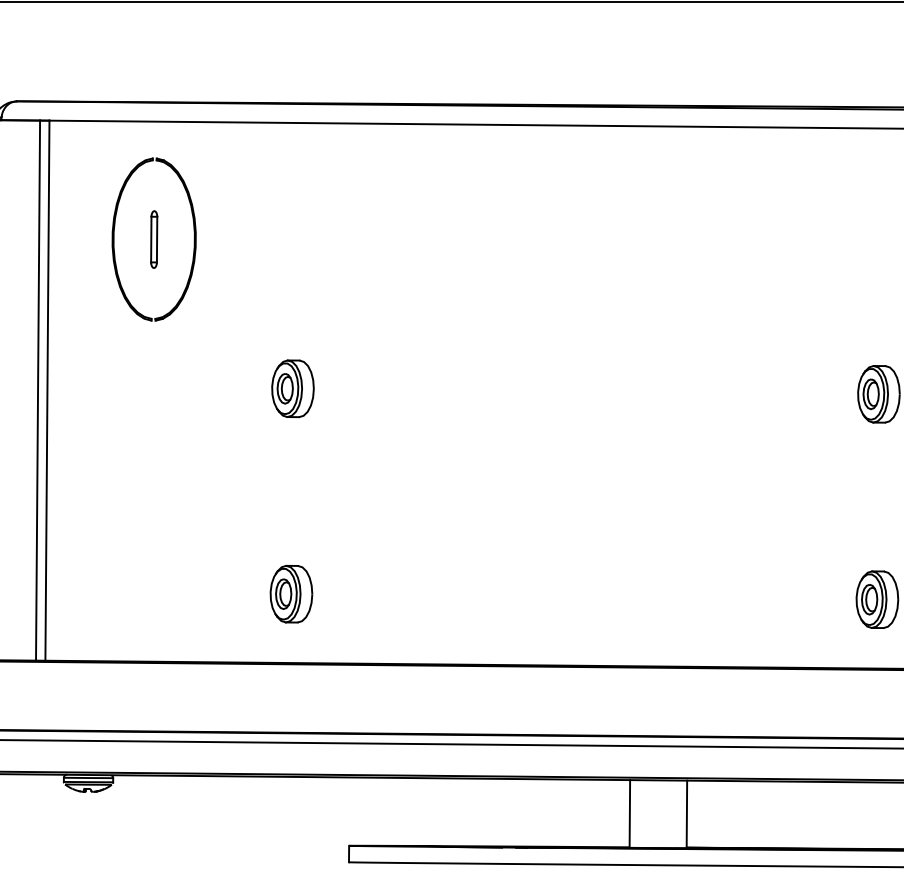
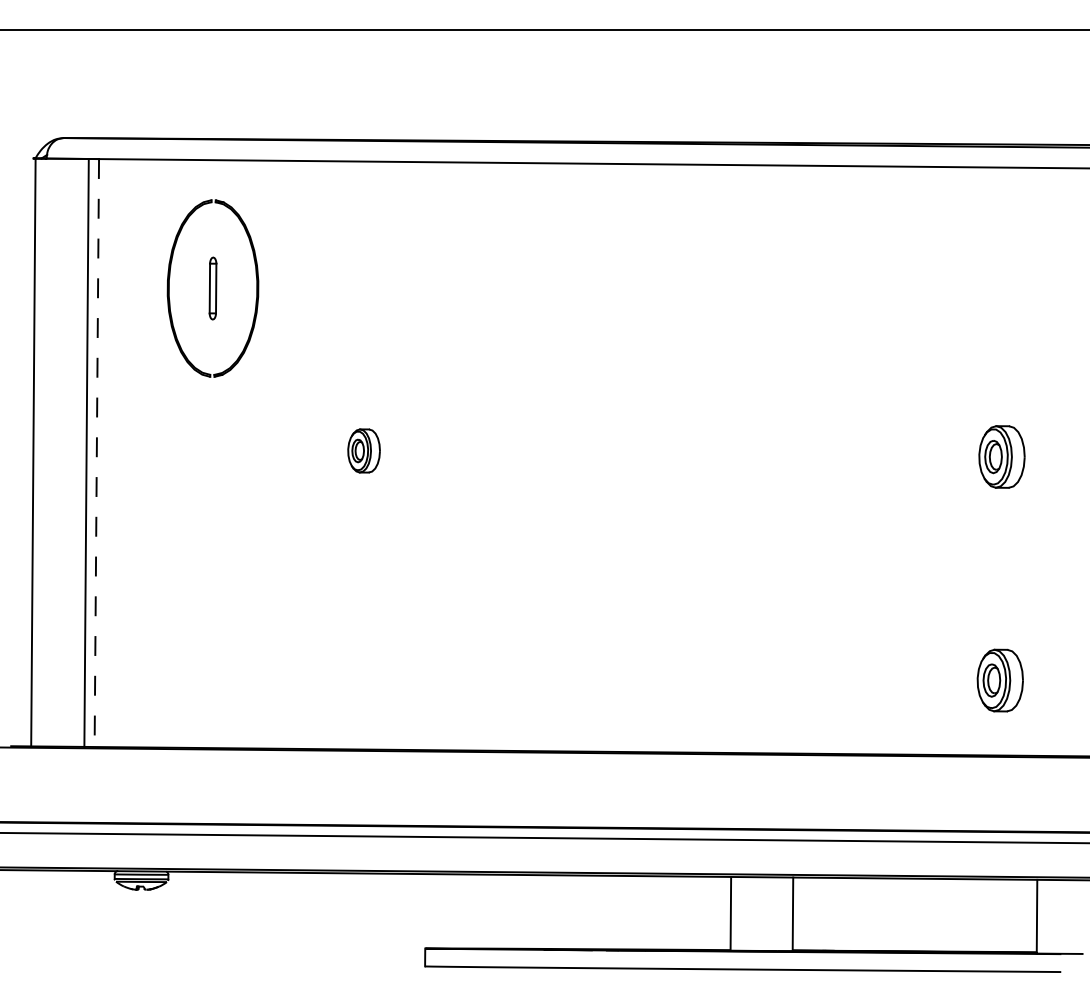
part: (292, 388) -> (363, 450), size x0.7
line: (47, 391) -> (96, 453), solid -> dashed
part: (291, 594) -> (362, 674), removed

